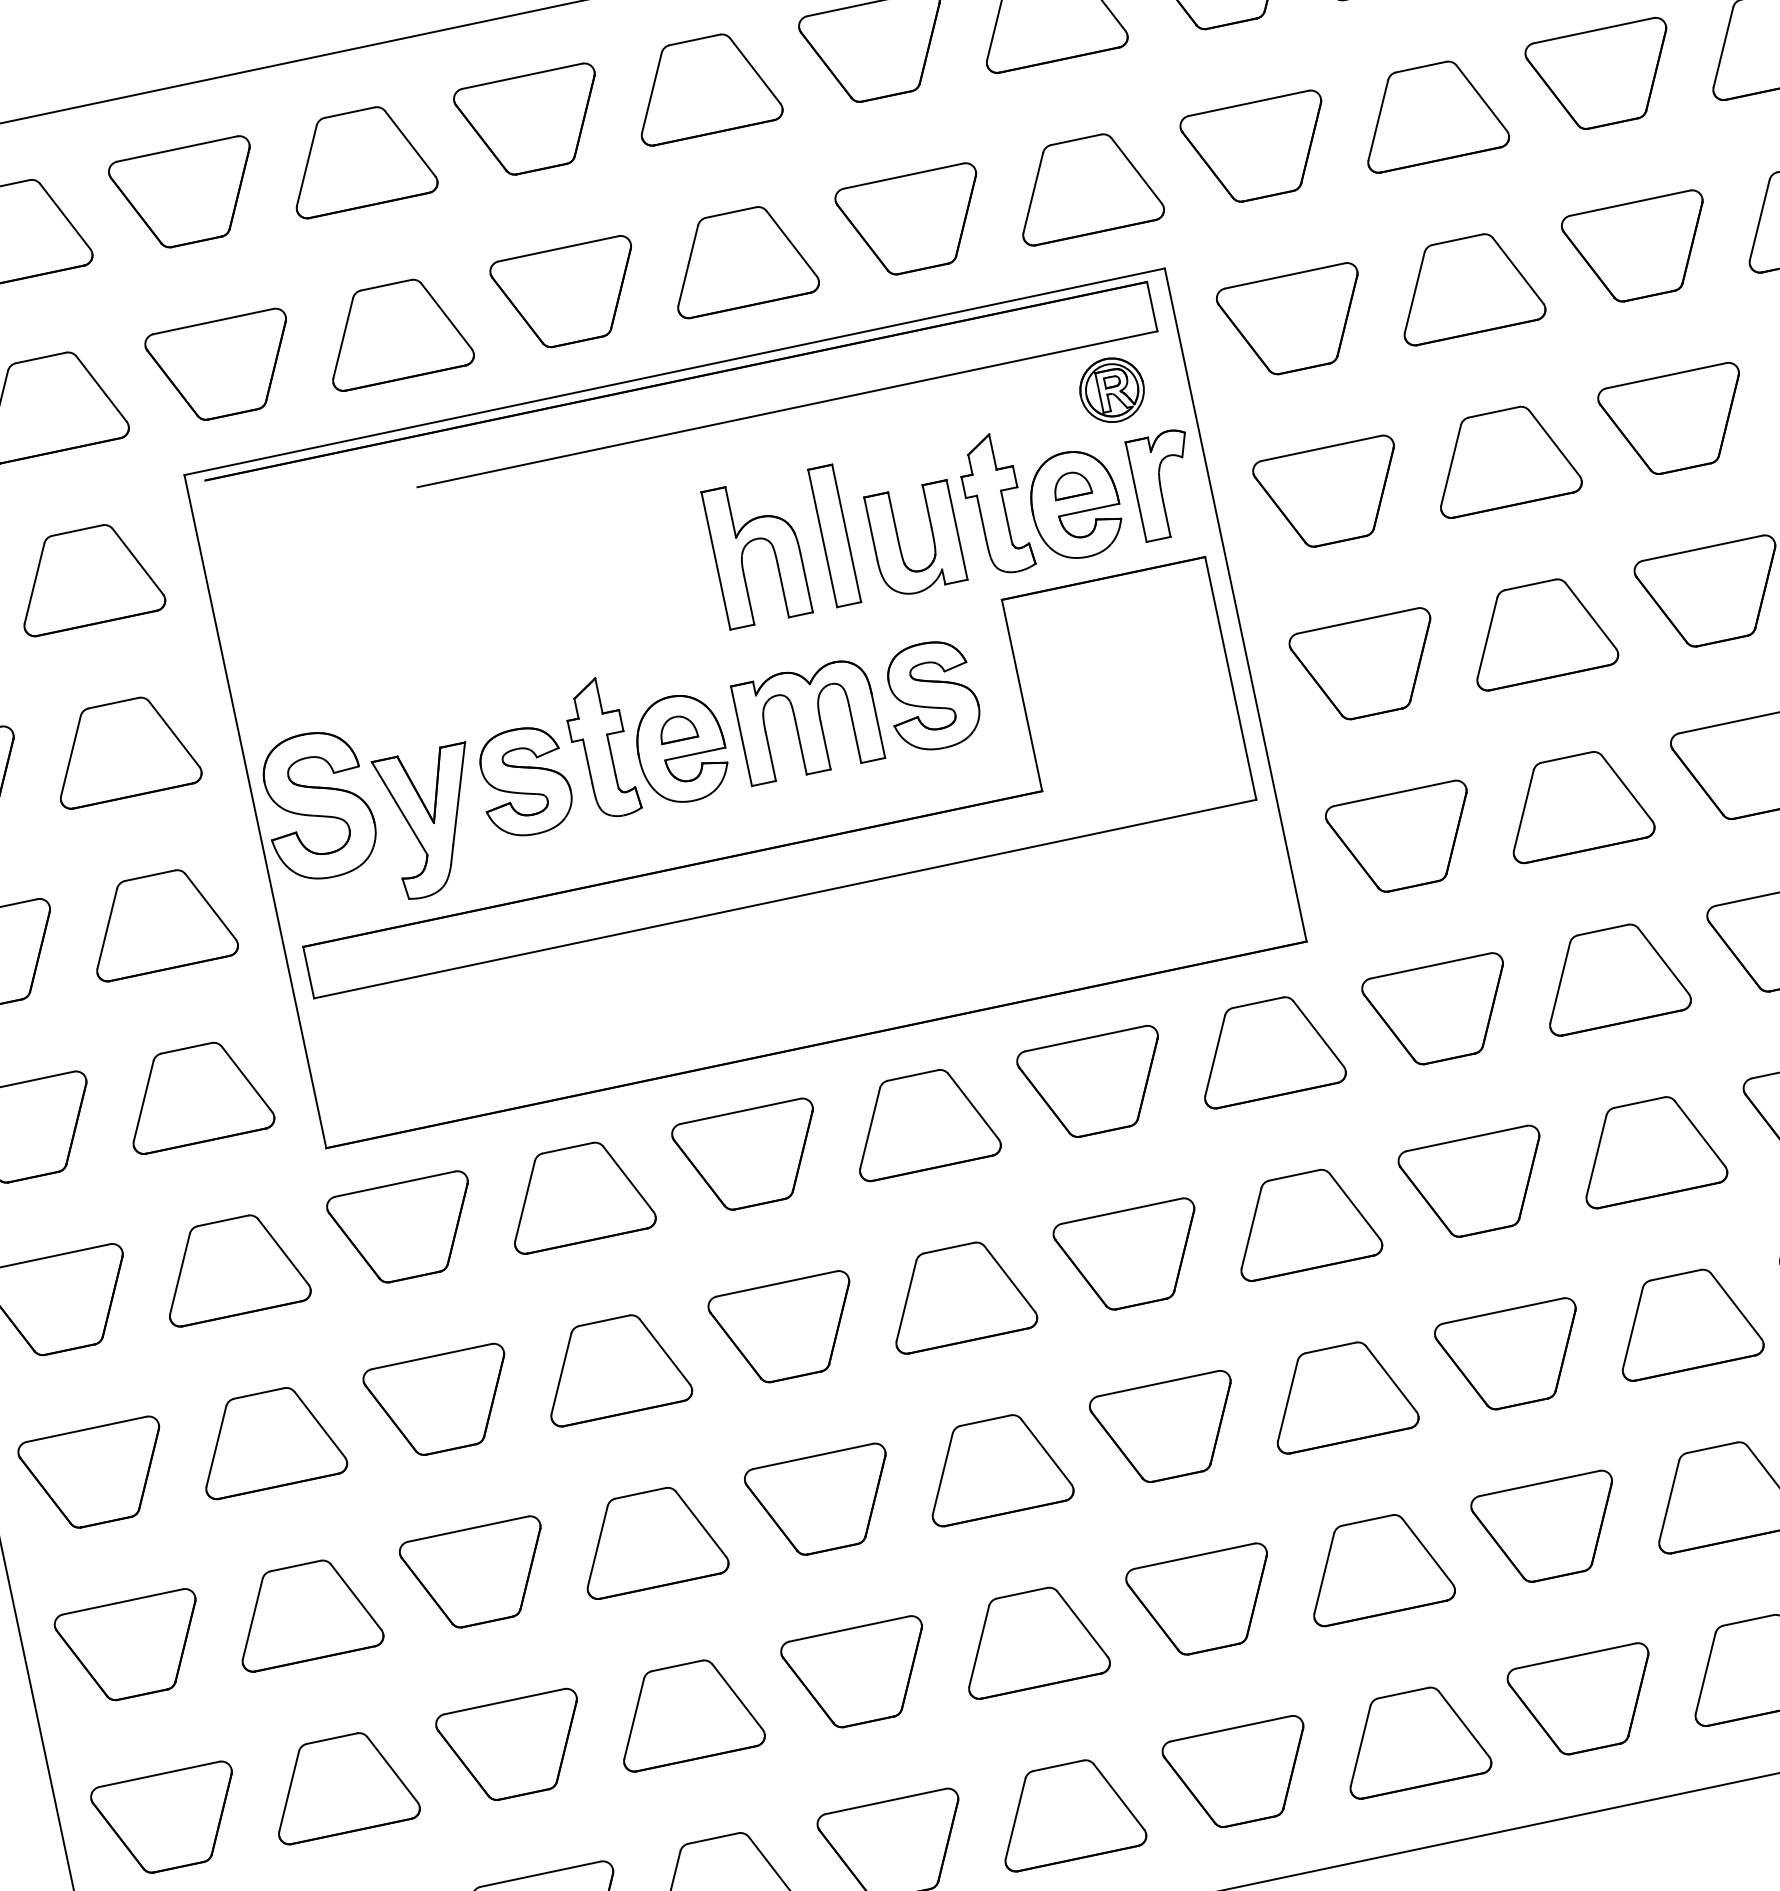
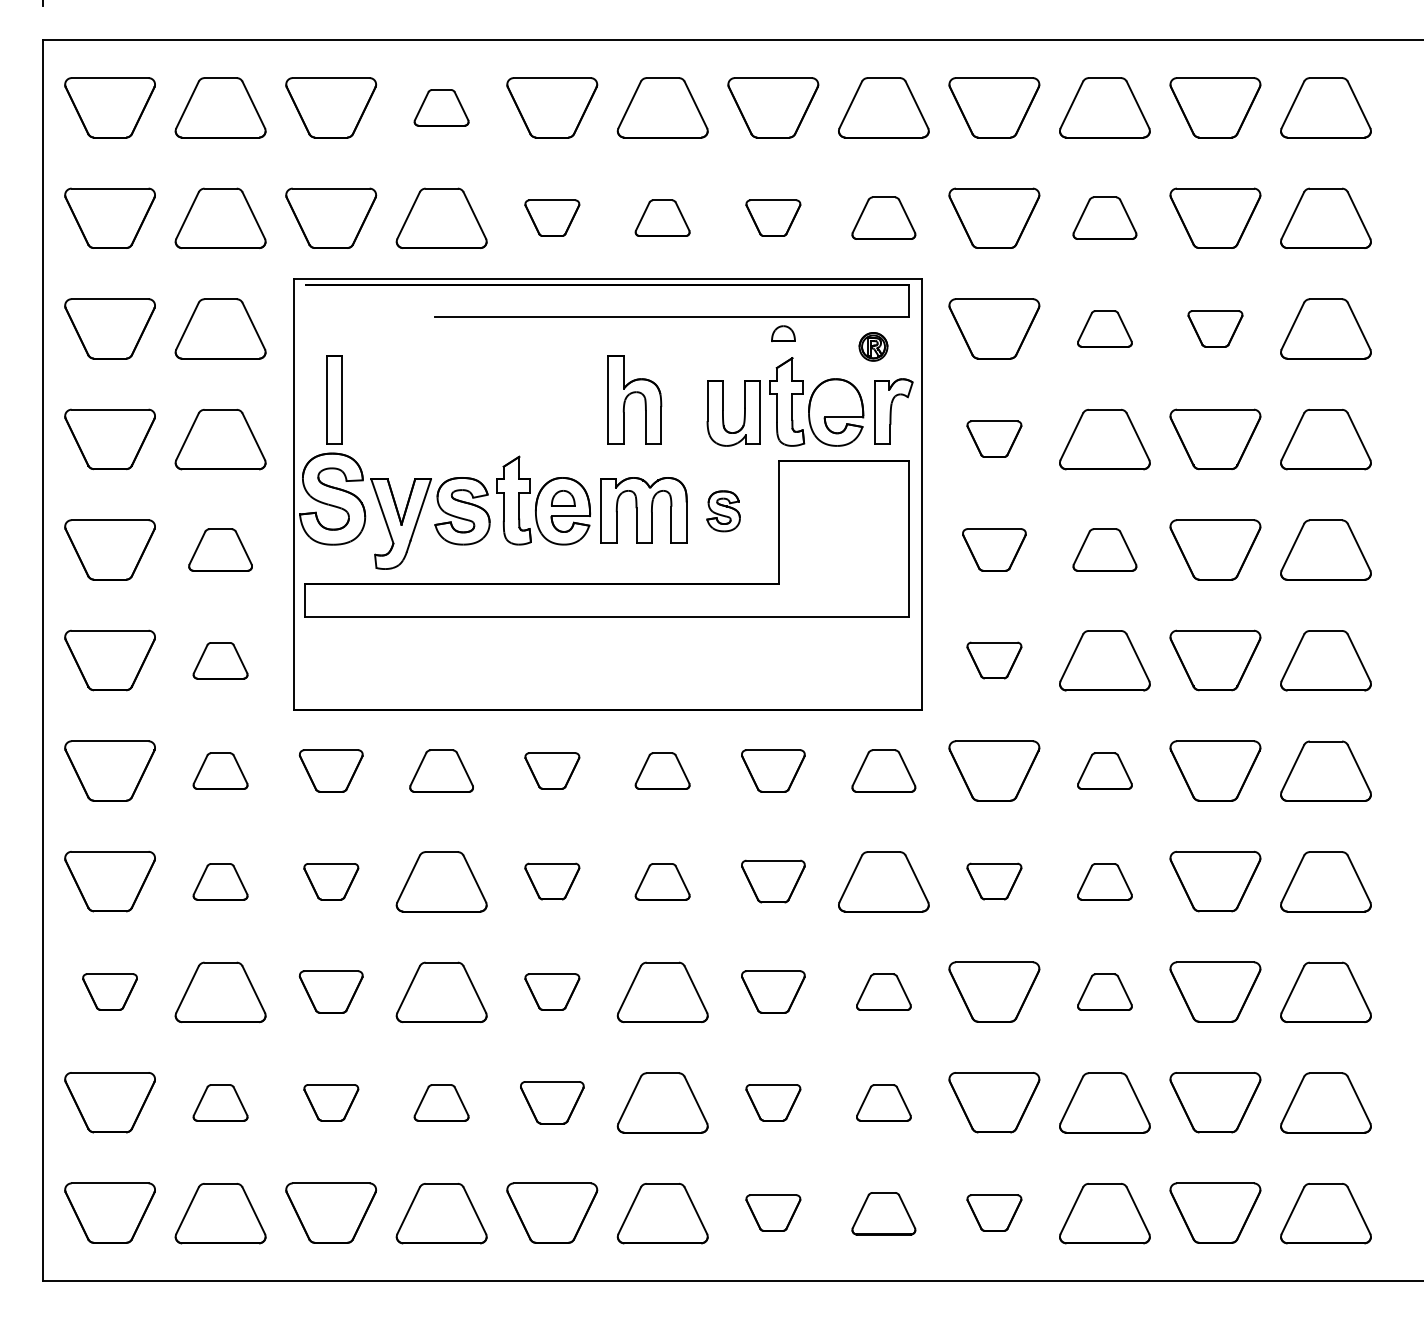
part: (1430, 112) -> (1104, 217), size x0.7
part: (359, 158) -> (441, 107), size x0.6
part: (1085, 184) -> (883, 217), size x0.7
part: (913, 221) -> (773, 217), size x0.6
part: (1639, 249) -> (1215, 328), size x0.6
part: (740, 257) -> (662, 217), size x0.6
part: (1466, 285) -> (1104, 328), size x0.6
part: (568, 293) -> (552, 217), size x0.6
part: (1111, 389) -> (873, 346), size x0.7
part: (1071, 484) -> (783, 333), moved
part: (1331, 493) -> (994, 438), size x0.6
part: (834, 534) -> (334, 399), moved
part: (1539, 630) -> (1104, 549), size x0.7
part: (1367, 666) -> (994, 549), size x0.7
part: (932, 696) -> (723, 511), size x0.6
part: (1404, 839) -> (994, 660), size x0.6
part: (159, 921) -> (220, 549), size x0.7
part: (1611, 975) -> (1104, 770), size x0.6
part: (1267, 1048) -> (883, 770), size x0.7
part: (1095, 1084) -> (773, 770), size x0.7
part: (196, 1094) -> (220, 660), size x0.6
part: (922, 1120) -> (662, 770), size x0.6
part: (1648, 1148) -> (1104, 881), size x0.6
part: (750, 1156) -> (552, 770), size x0.6
part: (1476, 1184) -> (994, 881), size x0.6
part: (577, 1193) -> (441, 770), size x0.7
part: (405, 1229) -> (331, 770), size x0.7
part: (1131, 1257) -> (773, 881), size x0.7
part: (232, 1266) -> (220, 770), size x0.6
part: (958, 1294) -> (662, 881), size x0.6
part: (1684, 1320) -> (1104, 991), size x0.6
part: (786, 1330) -> (552, 881), size x0.6
part: (1339, 1393) -> (883, 991), size x0.6
part: (441, 1402) -> (331, 881), size x0.6
part: (1168, 1429) -> (773, 991), size x0.7
part: (268, 1439) -> (220, 881), size x0.6
part: (823, 1501) -> (552, 991), size x0.6
part: (1376, 1566) -> (883, 1102), size x0.6
part: (478, 1574) -> (331, 991), size x0.7
part: (1204, 1602) -> (773, 1102), size x0.6
part: (131, 1647) -> (109, 991), size x0.6
part: (859, 1675) -> (552, 1102), size x0.7
part: (1585, 1701) -> (994, 1212), size x0.6
part: (686, 1711) -> (441, 1102), size x0.6
part: (1412, 1739) -> (883, 1213), size x0.7
part: (514, 1747) -> (331, 1102), size x0.6
part: (1240, 1774) -> (773, 1212), size x0.6
part: (341, 1784) -> (220, 1102), size x0.6

